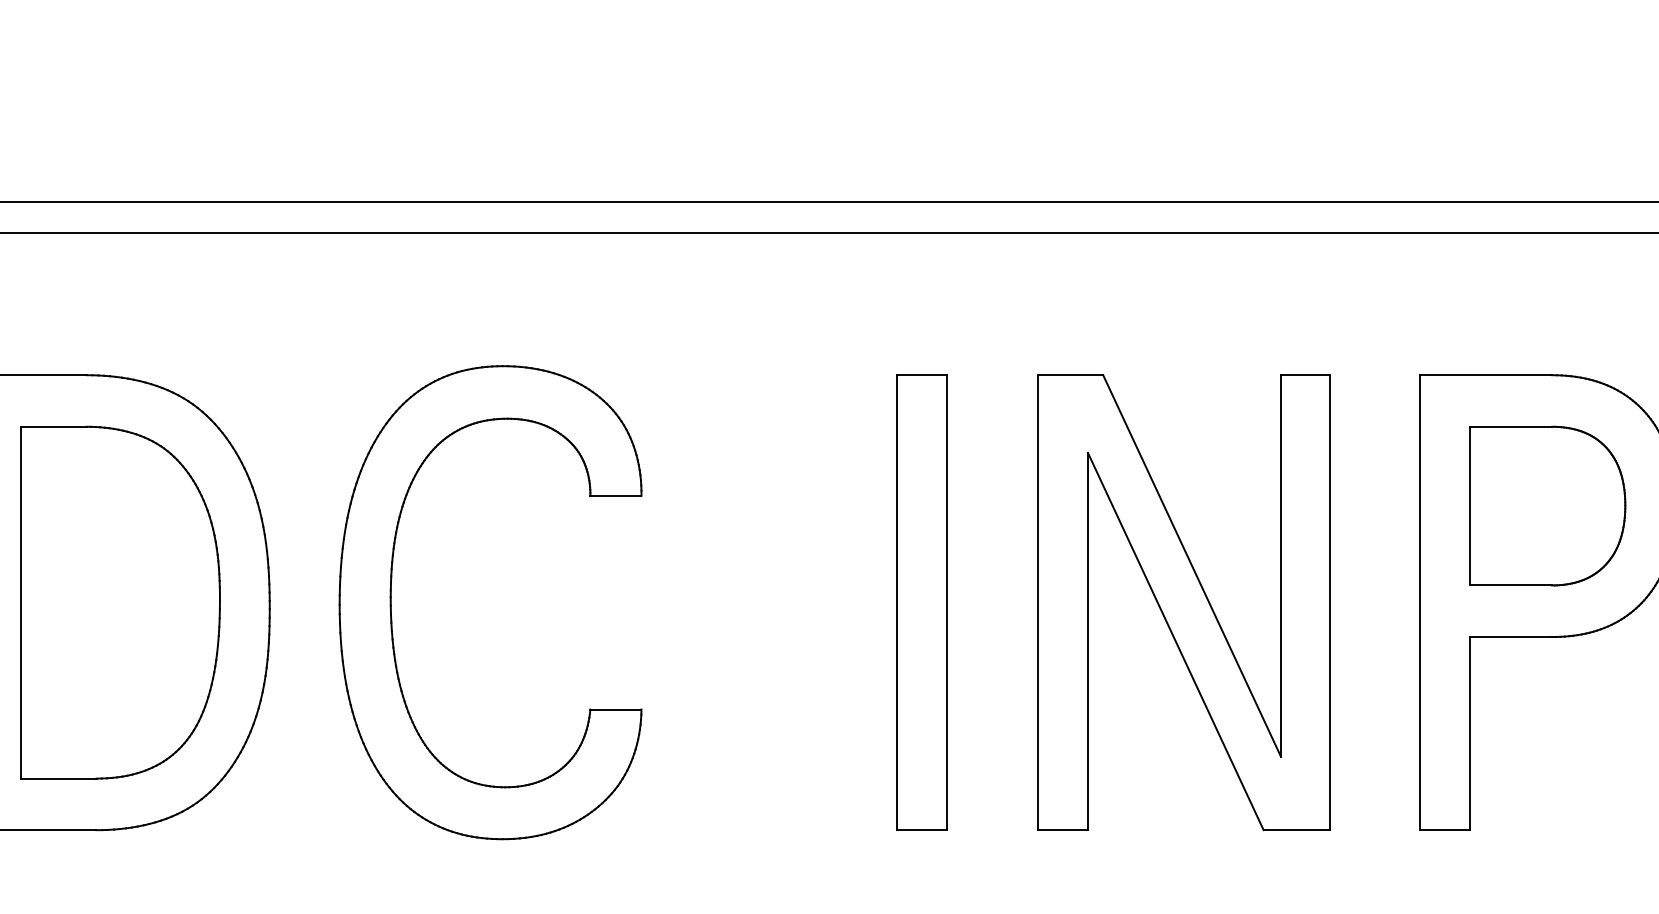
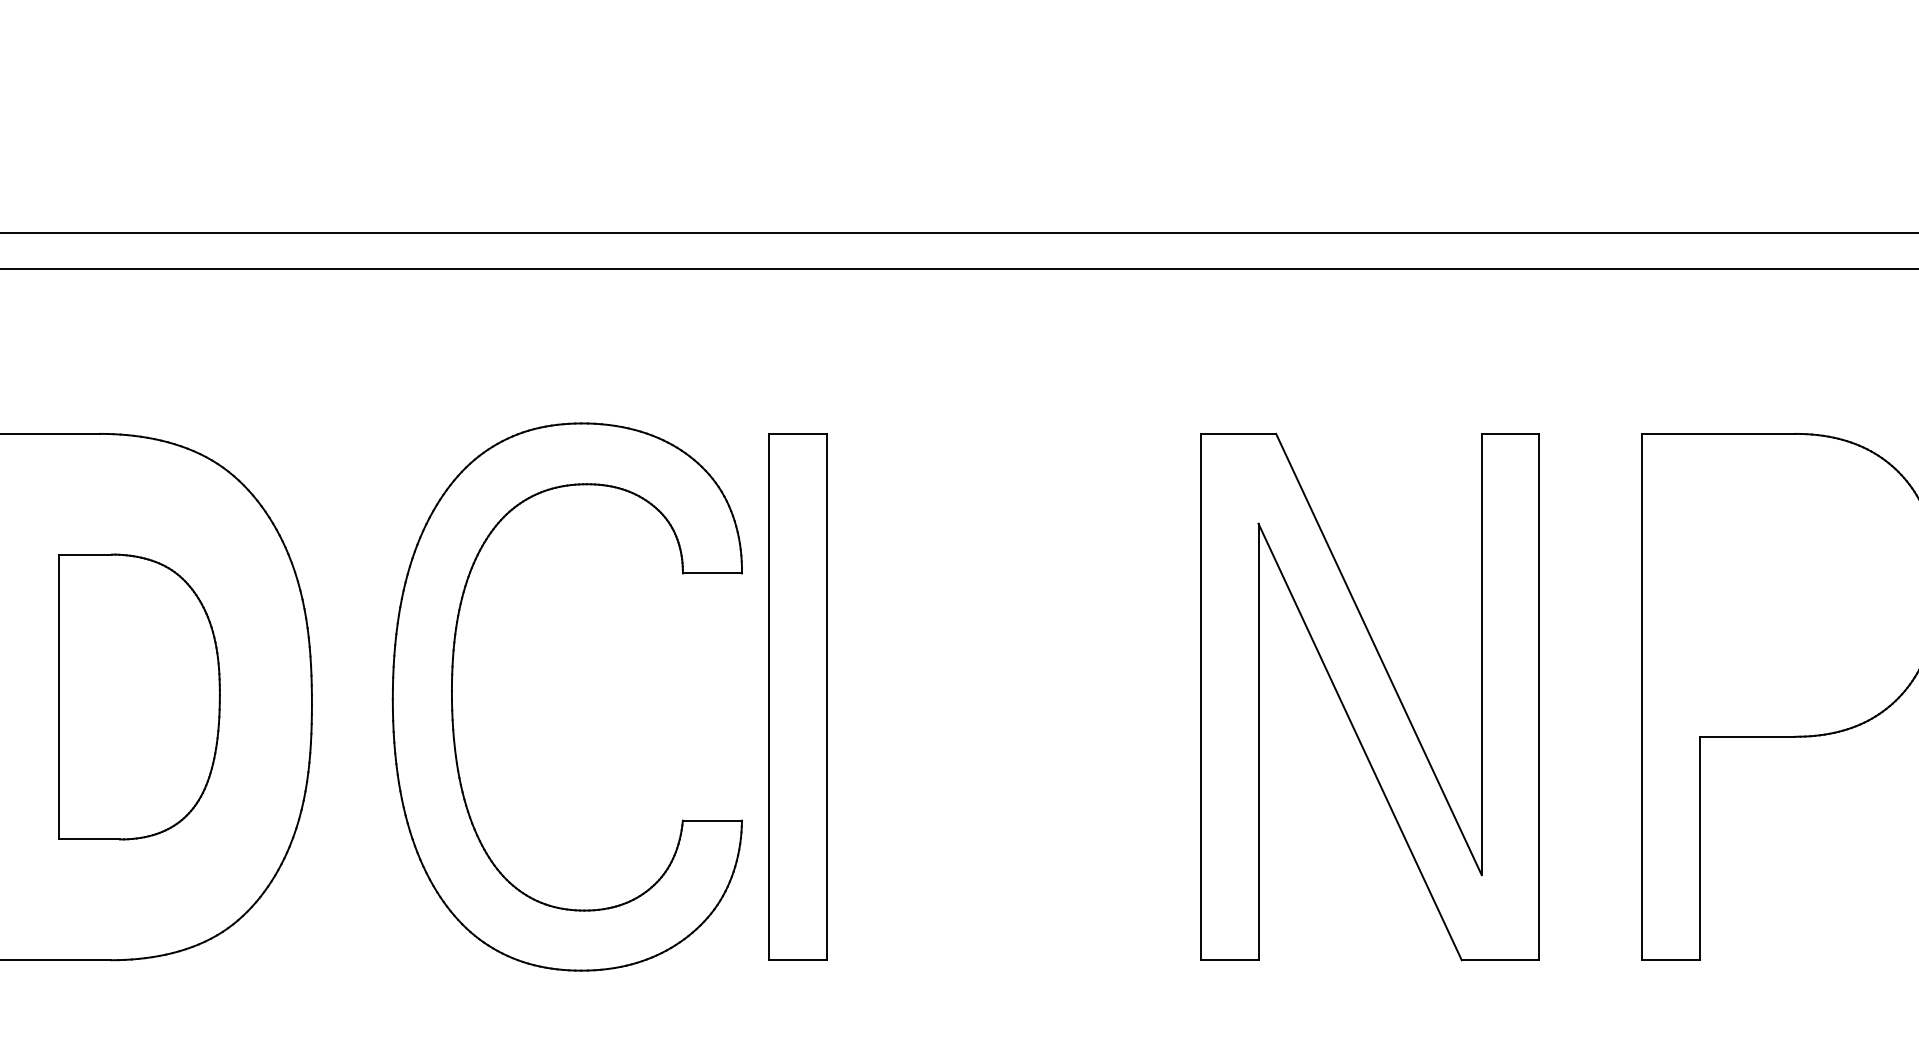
part: (1547, 505) -> (1790, 584), removed
part: (120, 602) -> (139, 696), size x0.7
part: (921, 602) -> (797, 696), moved

